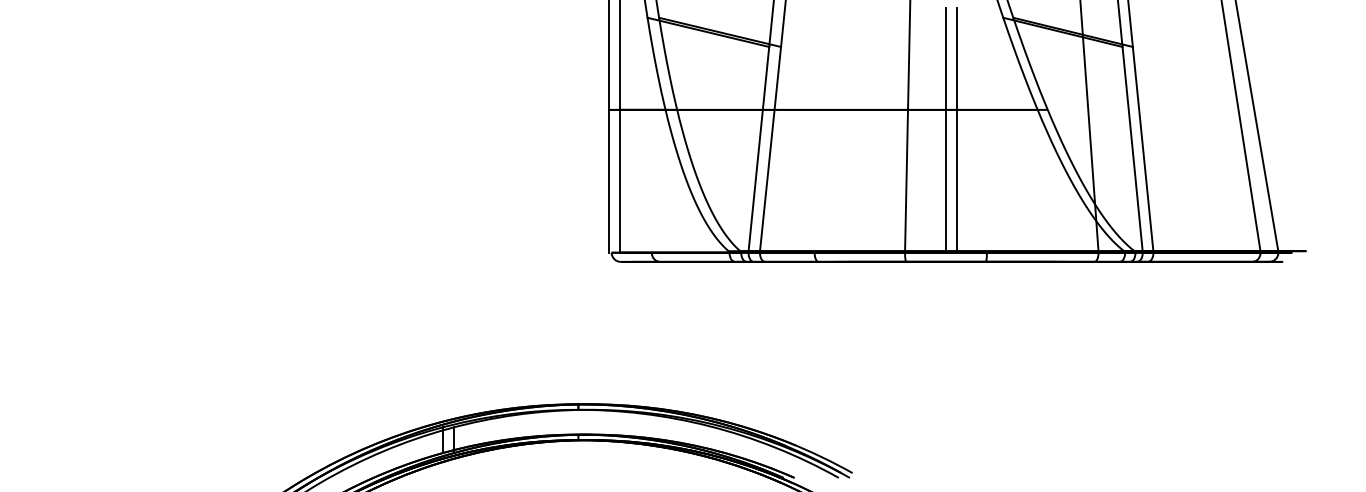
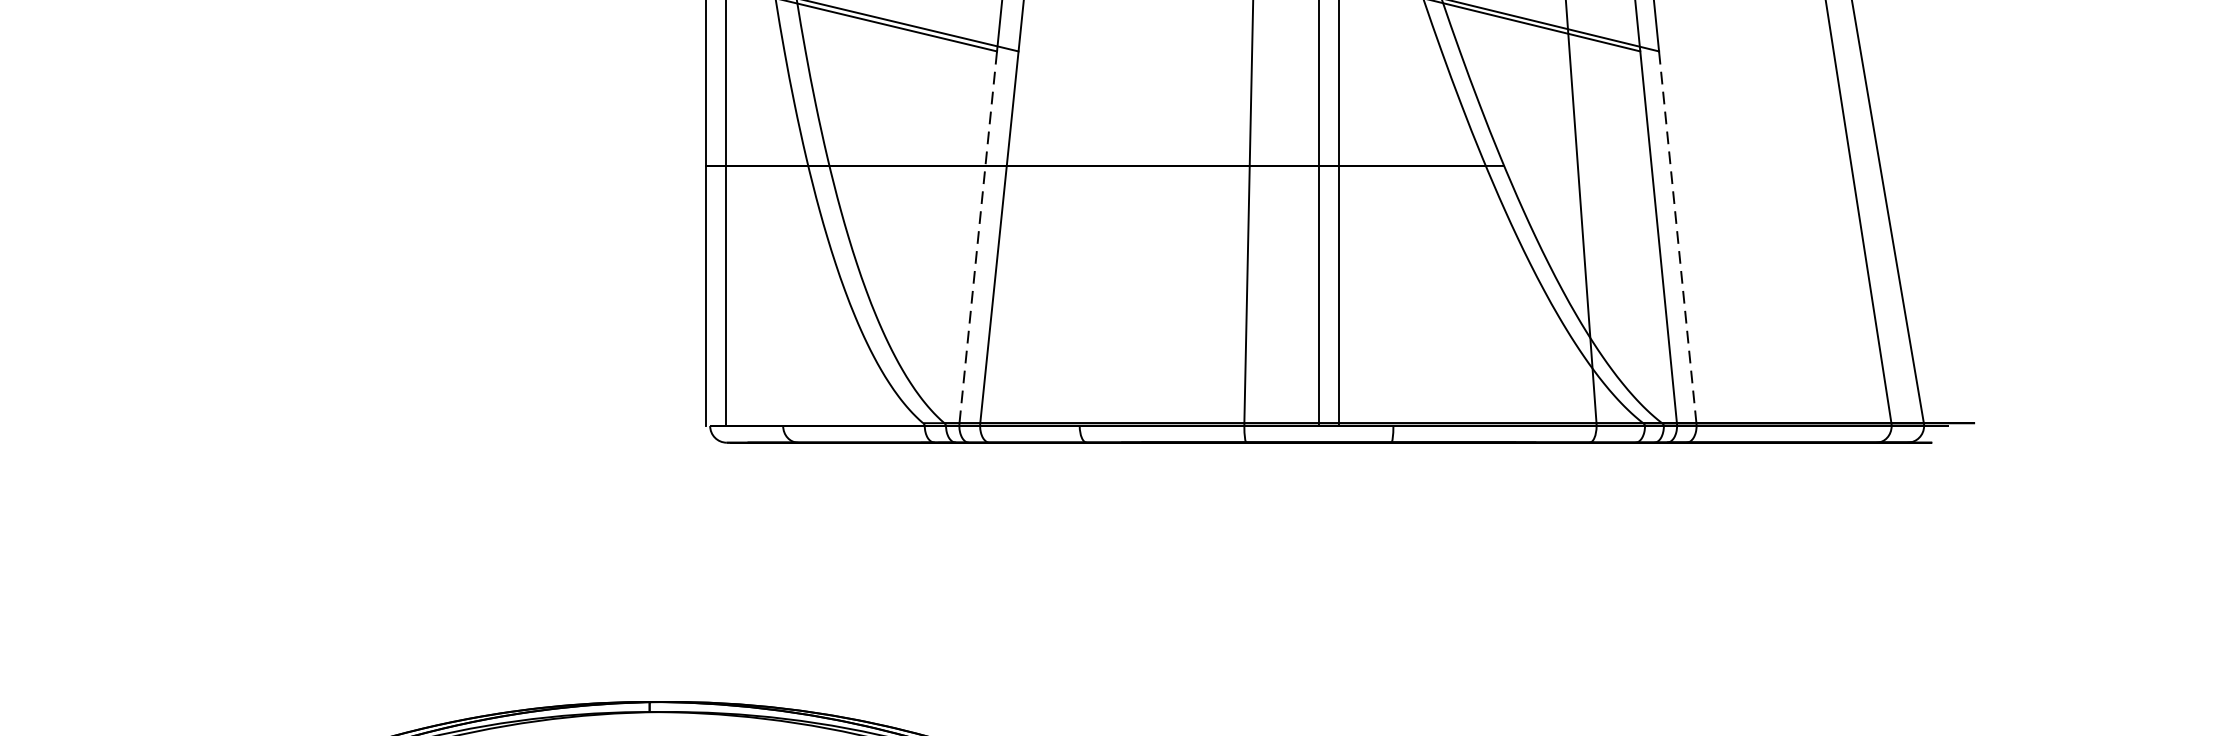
line: (758, 149) -> (977, 238), solid -> dashed
line: (1143, 149) -> (1678, 238), solid -> dashed

